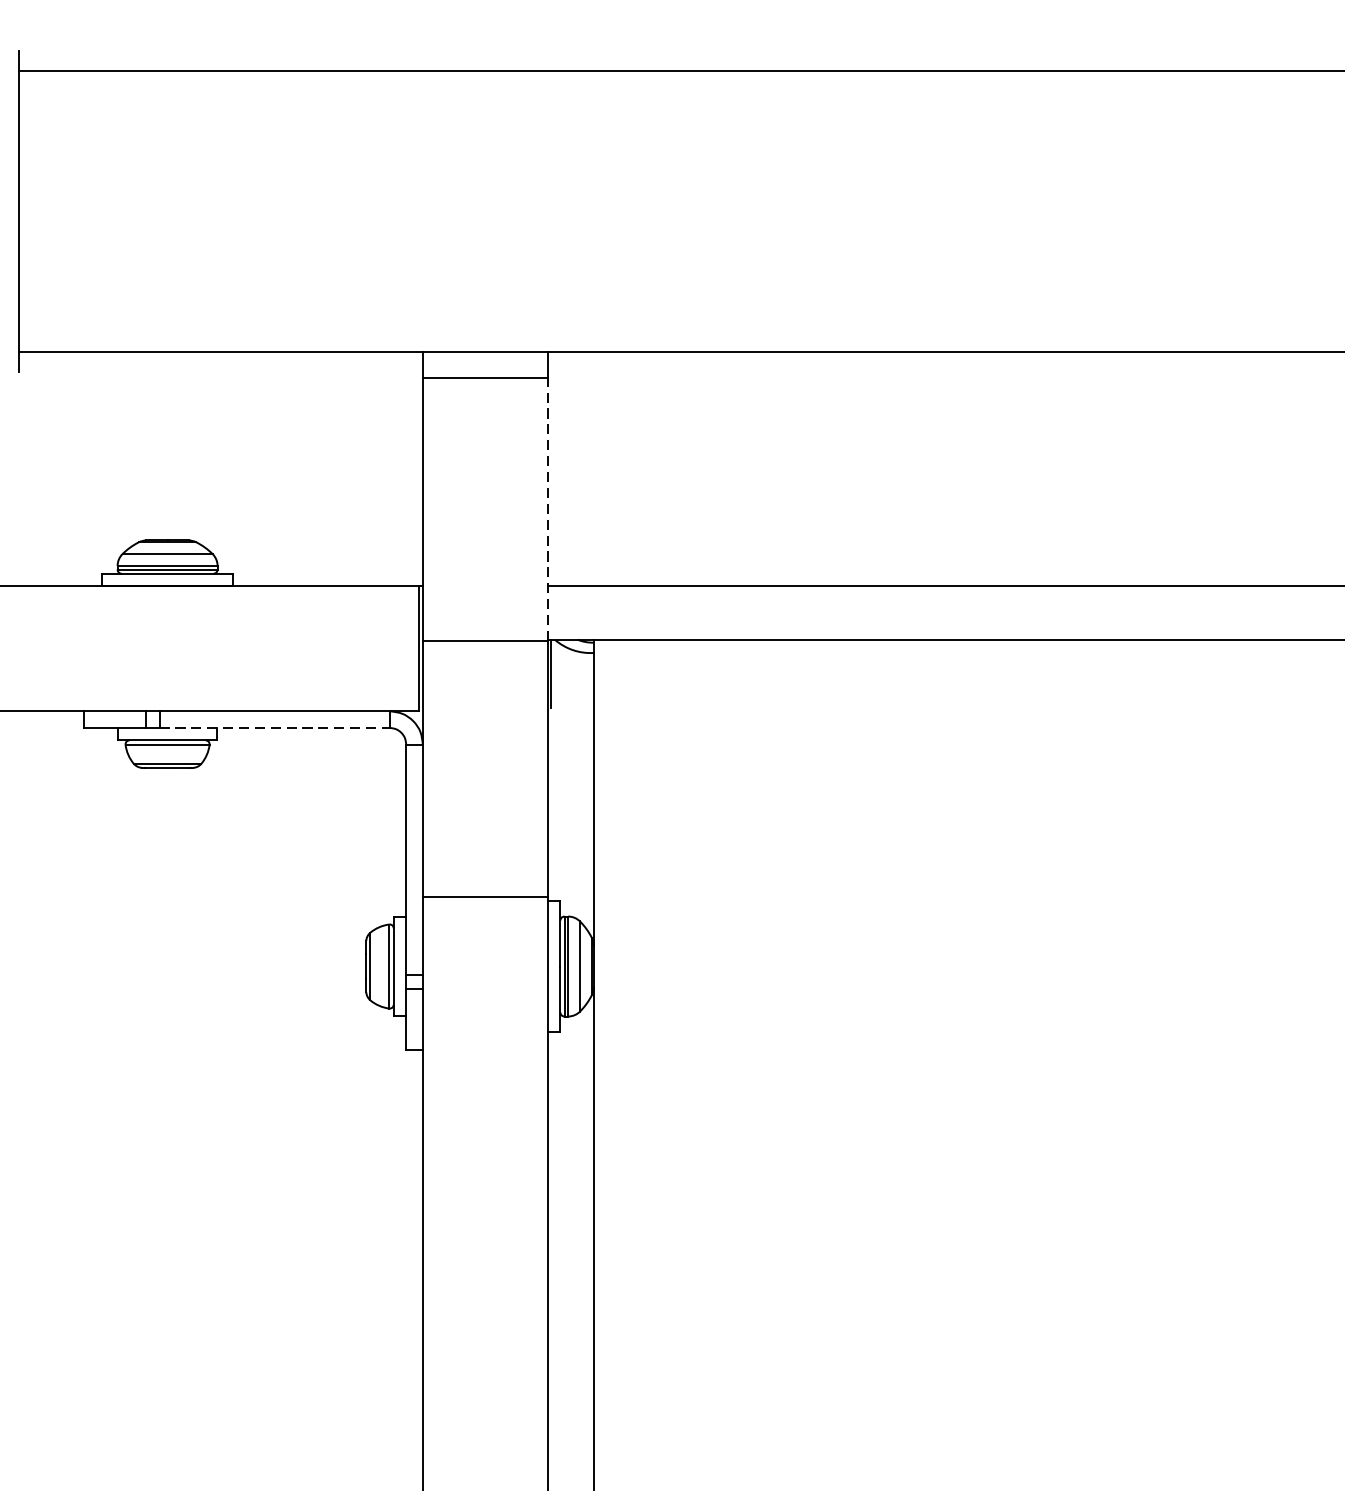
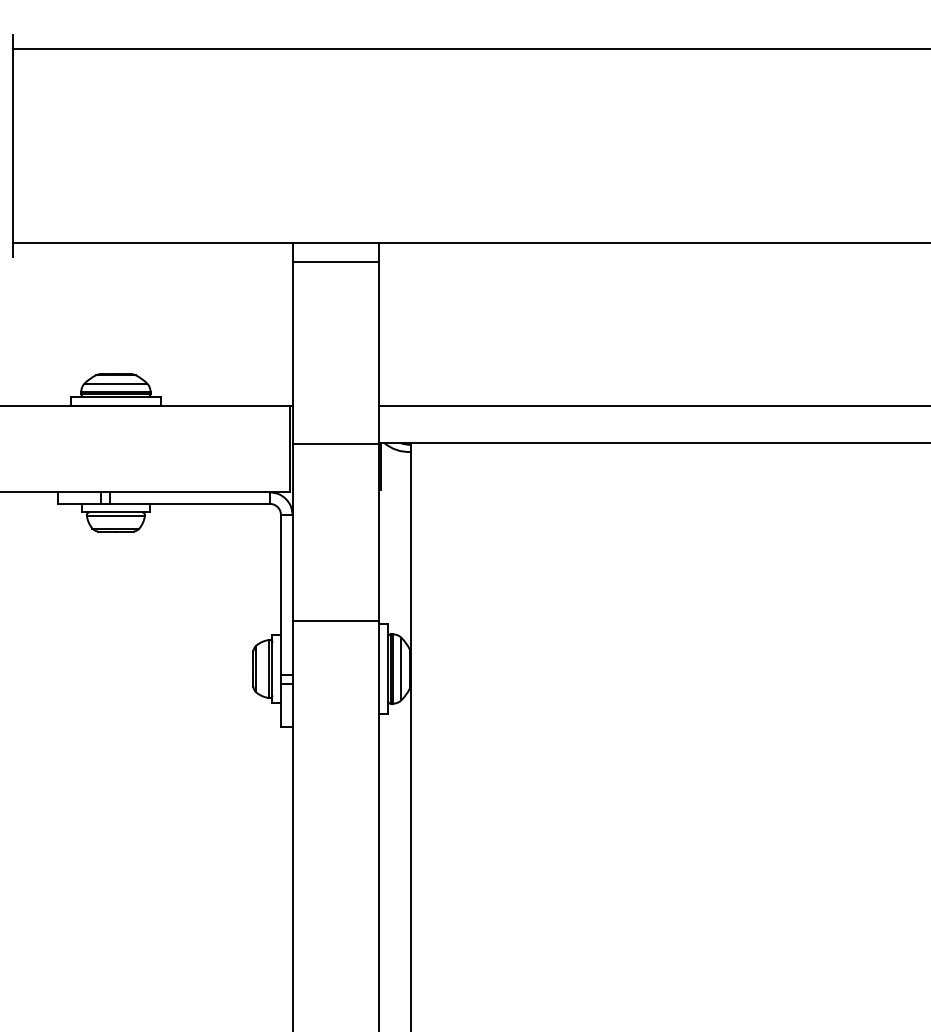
line: (548, 509) -> (379, 352), dashed -> solid
line: (273, 727) -> (189, 503), dashed -> solid

